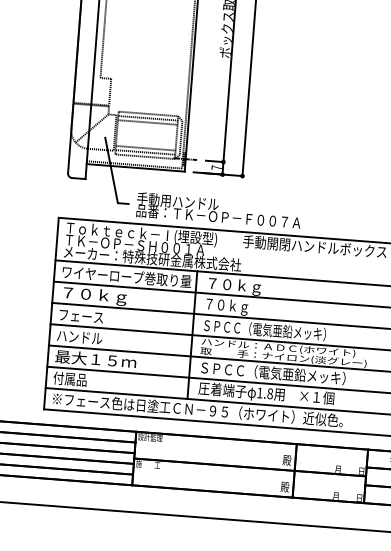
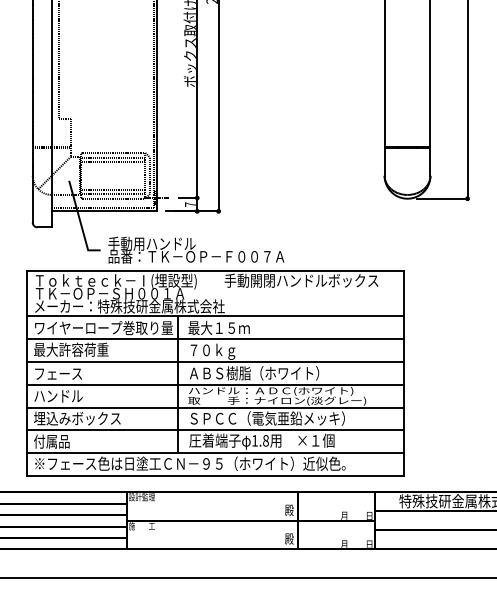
text: (233, 285) -> (218, 328), ７０ｋｇ -> 最大１５ｍ
text: (95, 295) -> (71, 350), ７０ｋｇ -> 最大許容荷重
text: (265, 330) -> (255, 373), ＳＰＣＣ（電気亜鉛メッキ） -> ＡＢＳ樹脂（ホワイト）
text: (95, 359) -> (77, 418), 最大１５ｍ -> 埋込みボックス

